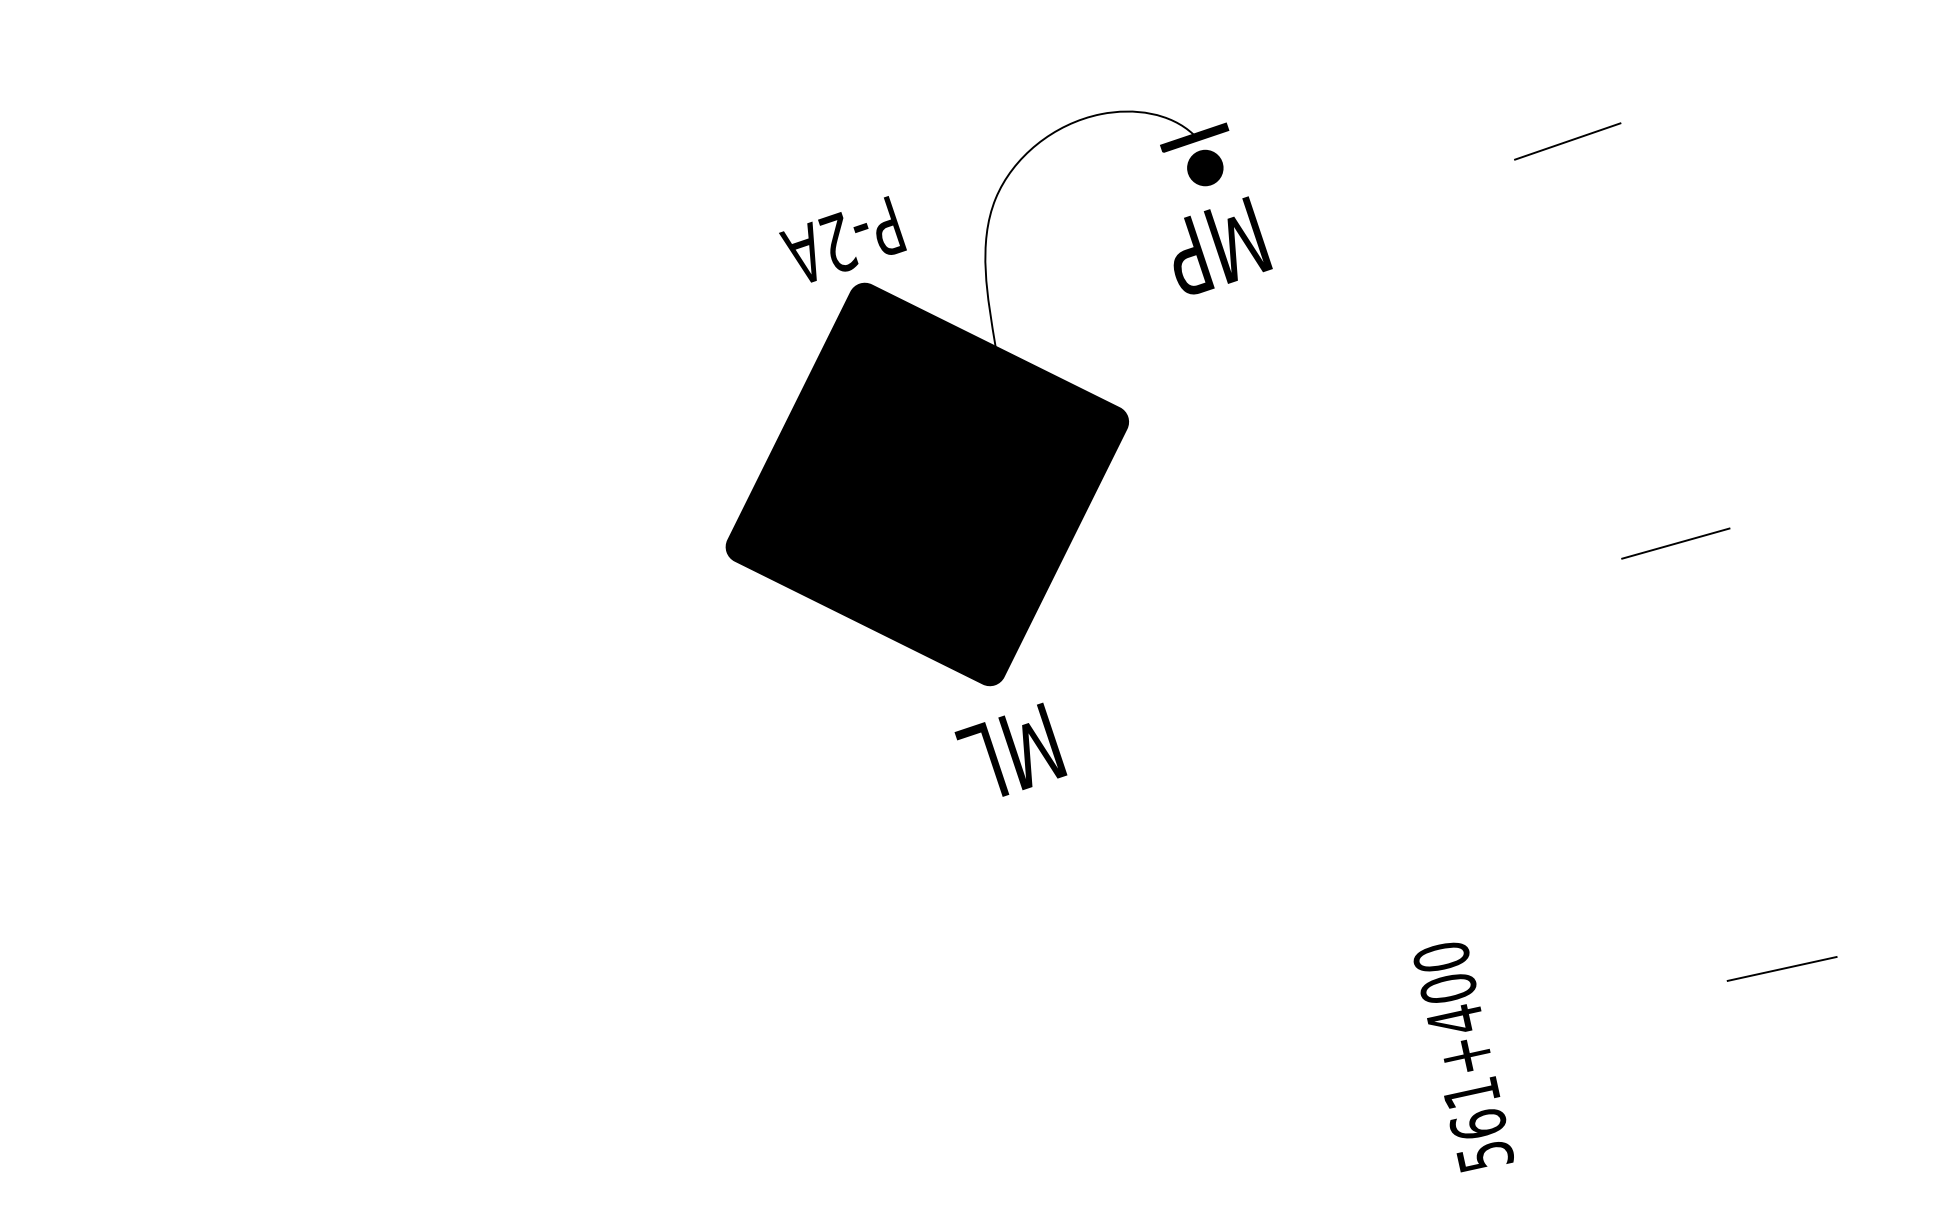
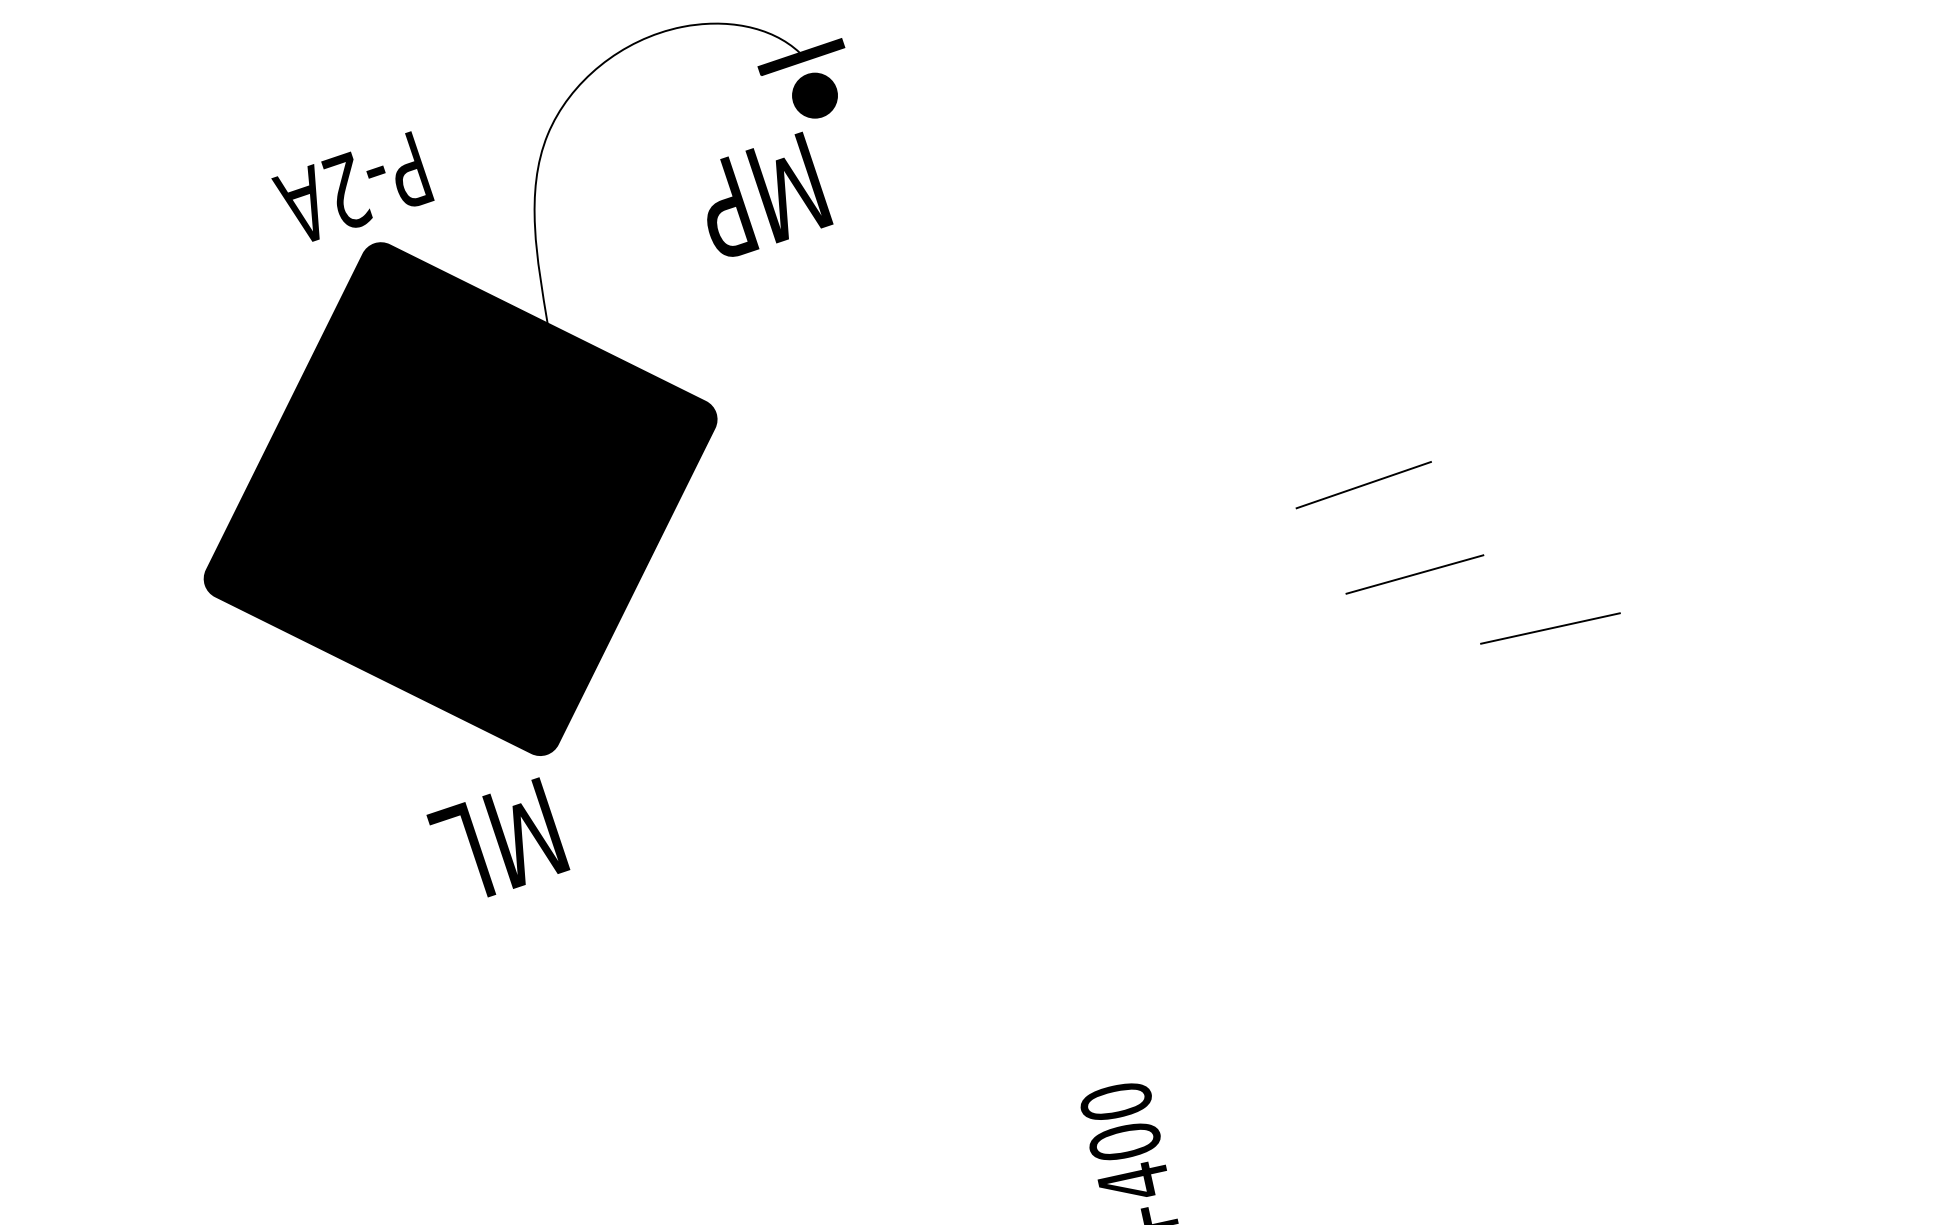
line: (1567, 141) -> (1363, 485), moved
text: (1222, 245) -> (769, 194), moved
text: (1010, 749) -> (497, 837), moved
line: (1781, 968) -> (1549, 627), moved

